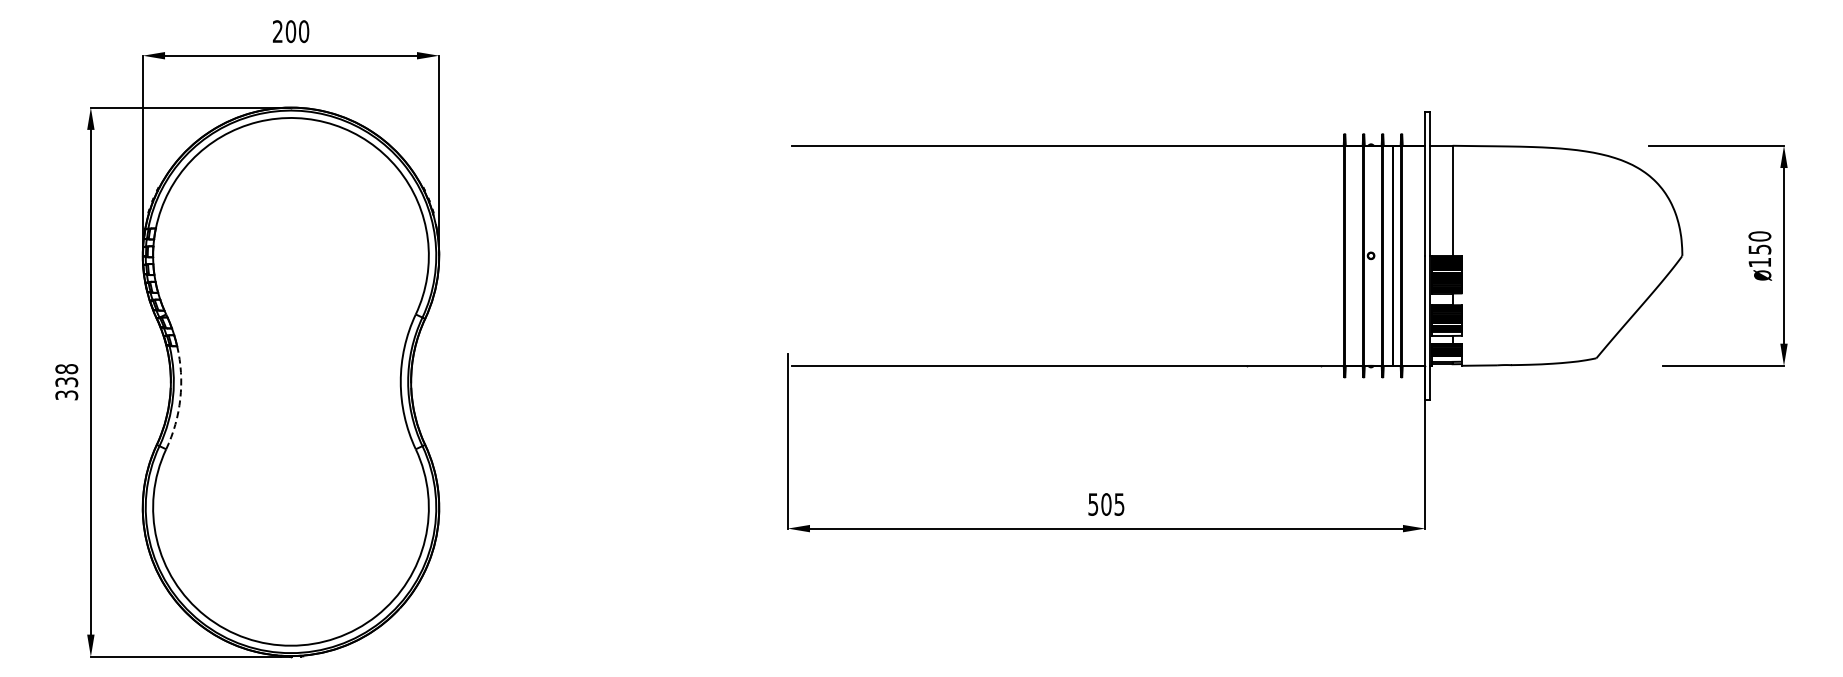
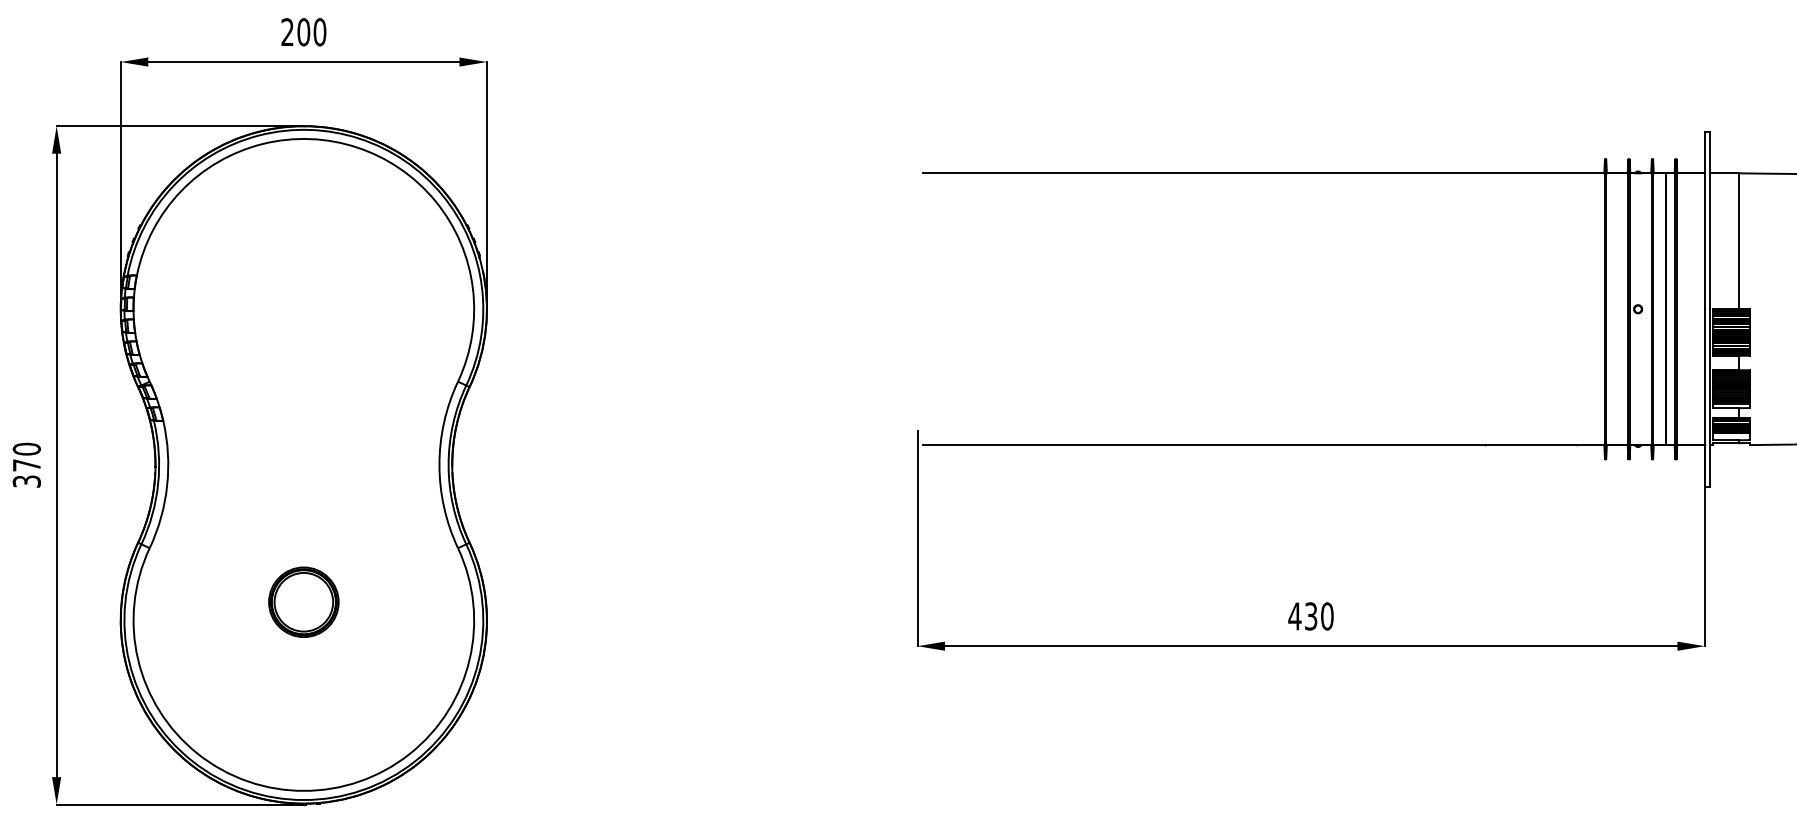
text: (66, 375) -> (26, 457), 338 -> 370
arc: (180, 398) -> (167, 485), dashed -> solid
part: (290, 493) -> (303, 602), added
text: (1105, 504) -> (1310, 616), 505 -> 430

